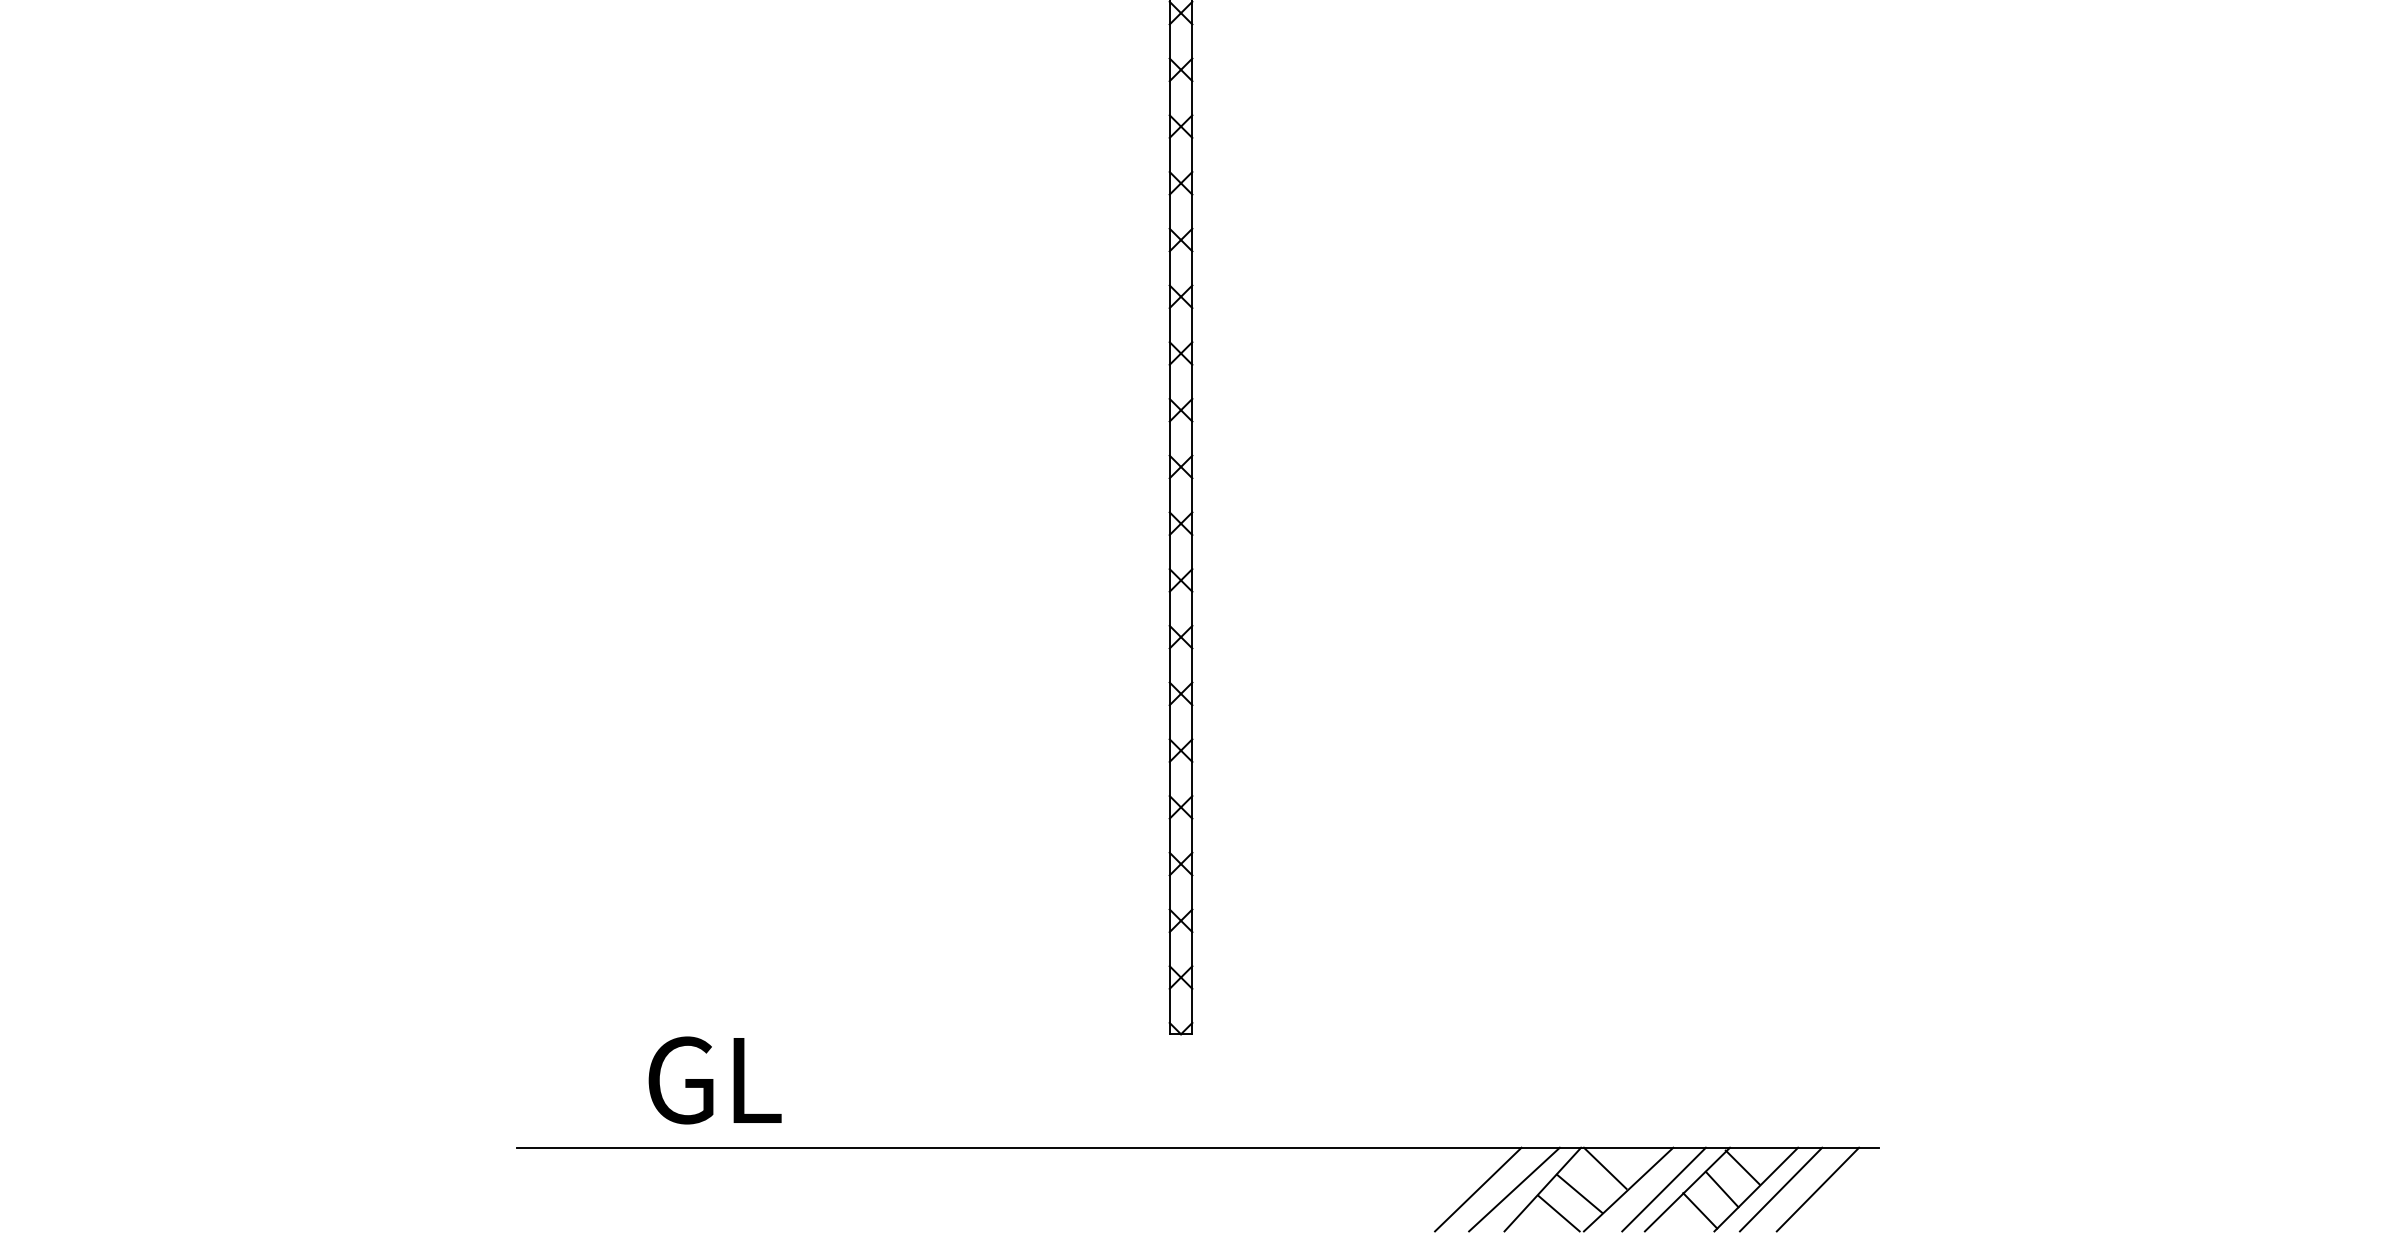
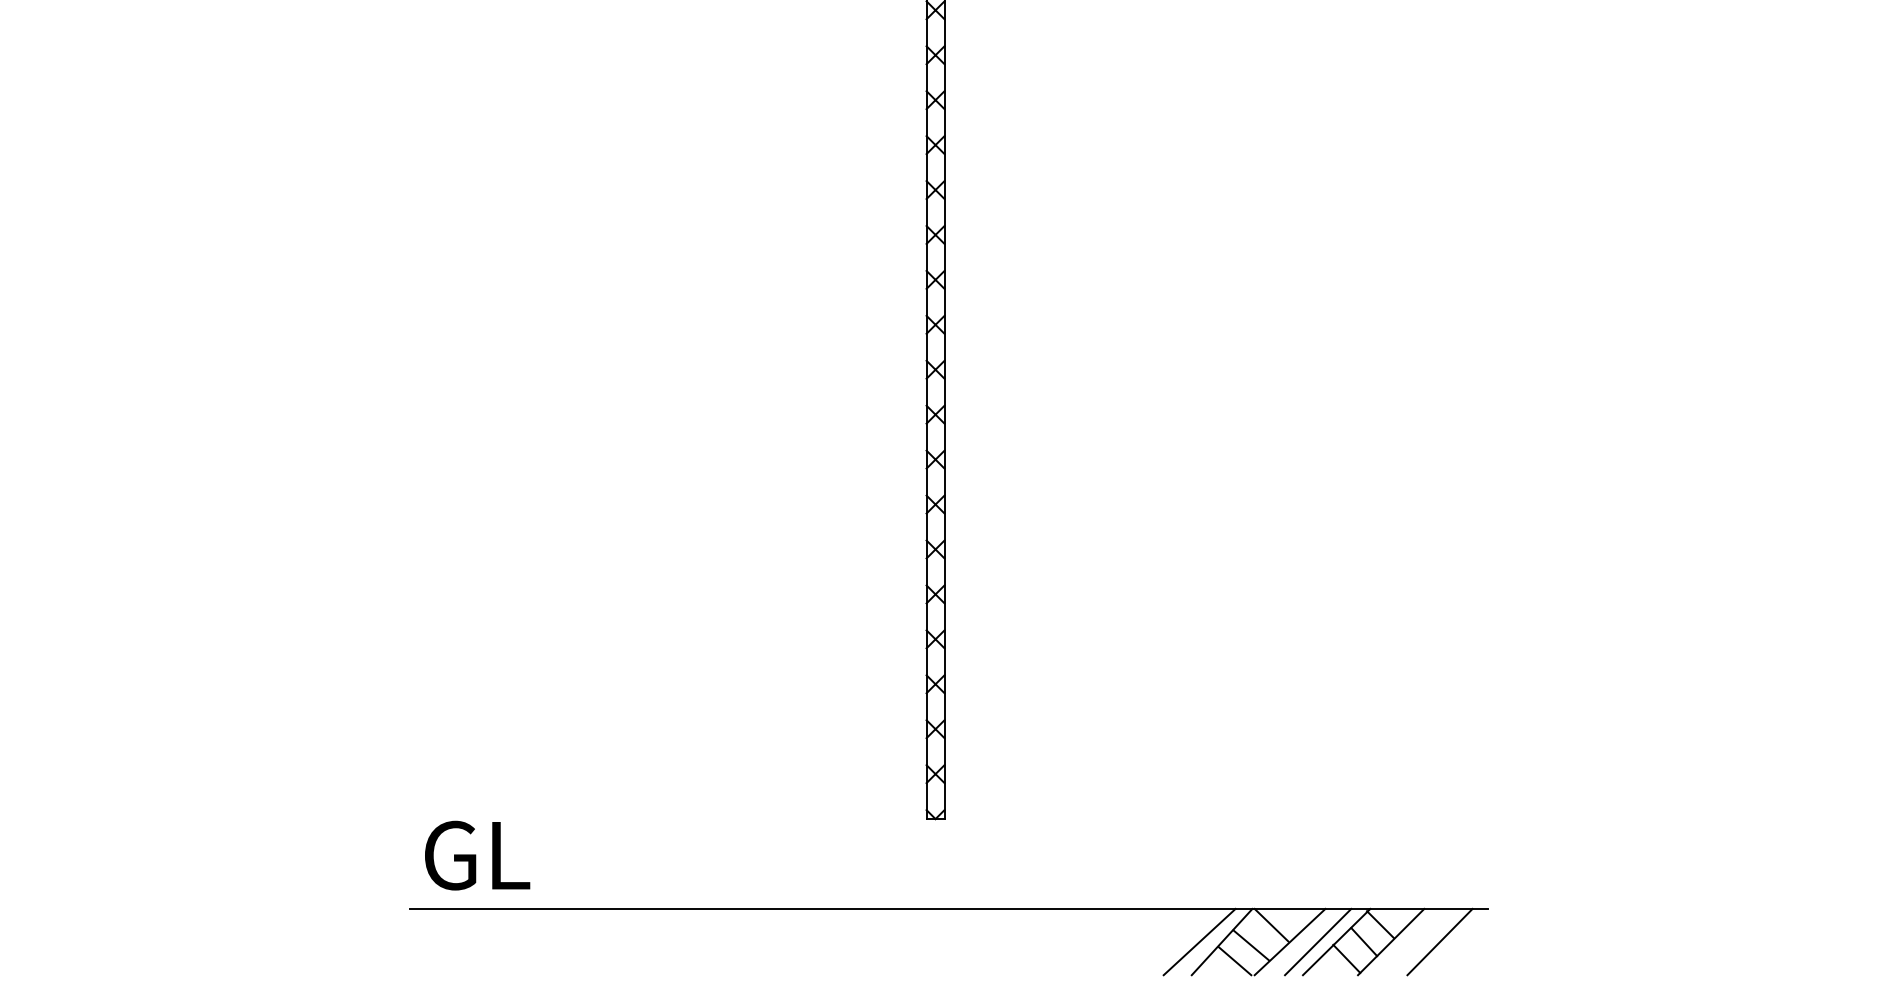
text: (715, 1080) -> (477, 855), moved
line: (1477, 1188) -> (1170, 941), removed
line: (1780, 1188) -> (1410, 941), removed

